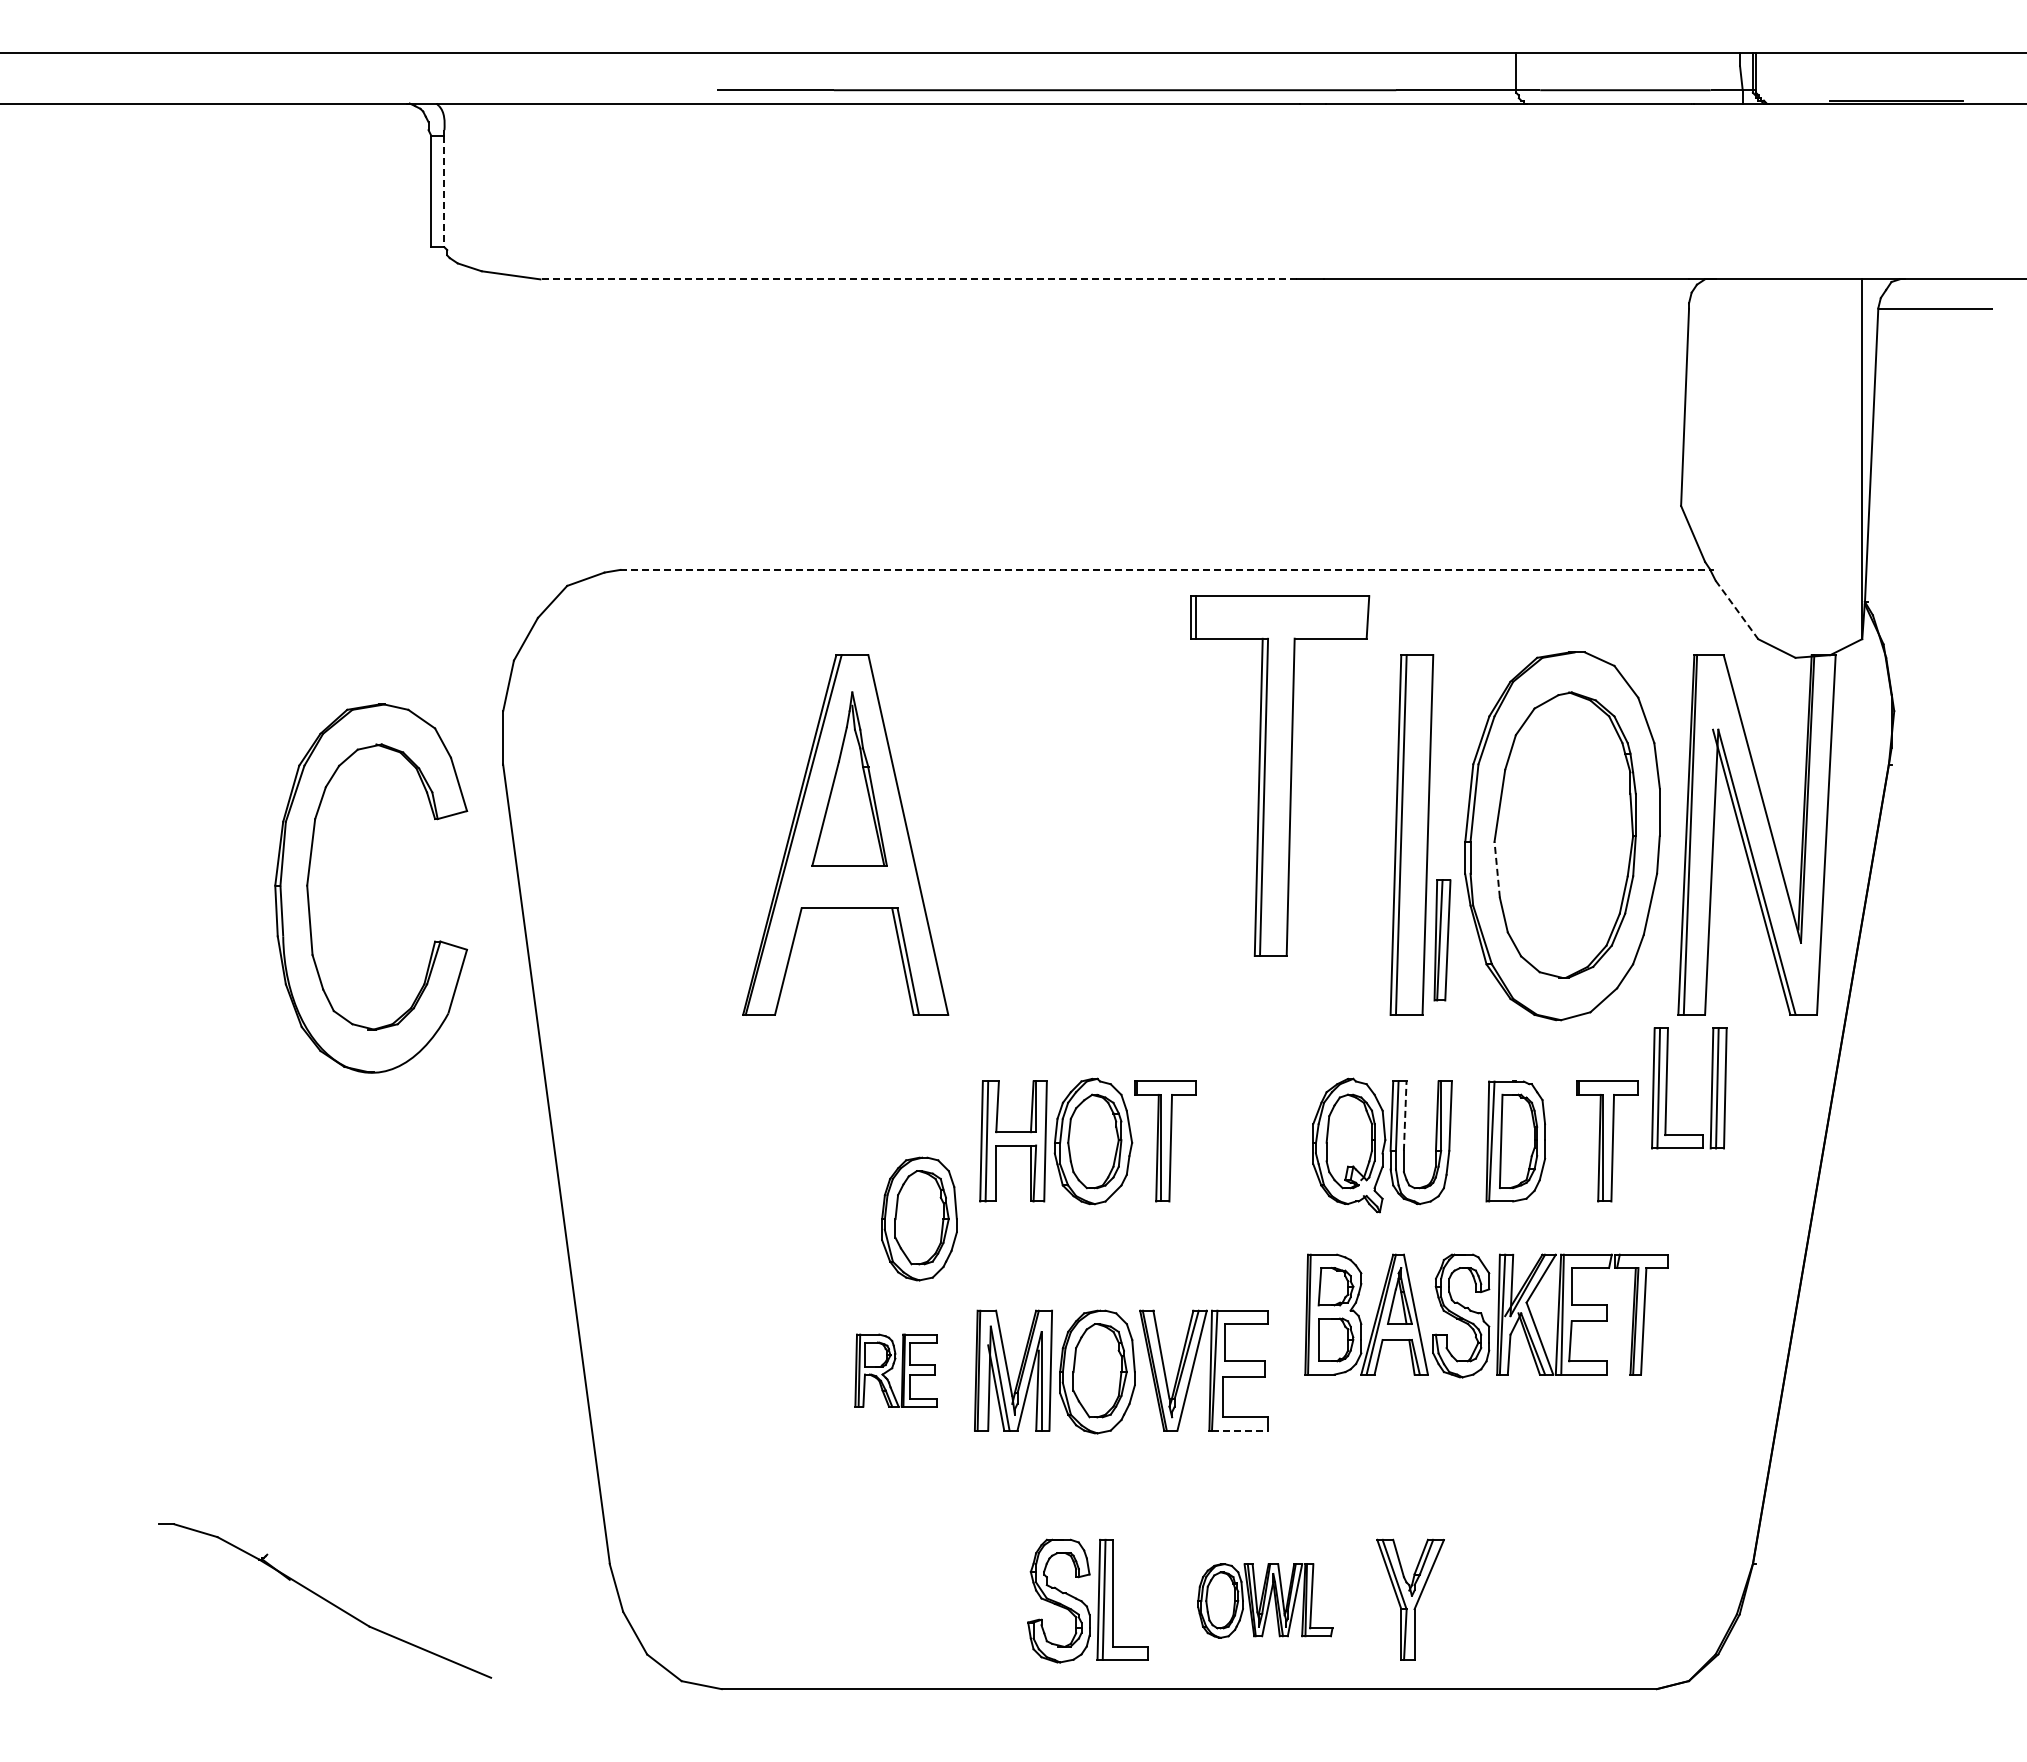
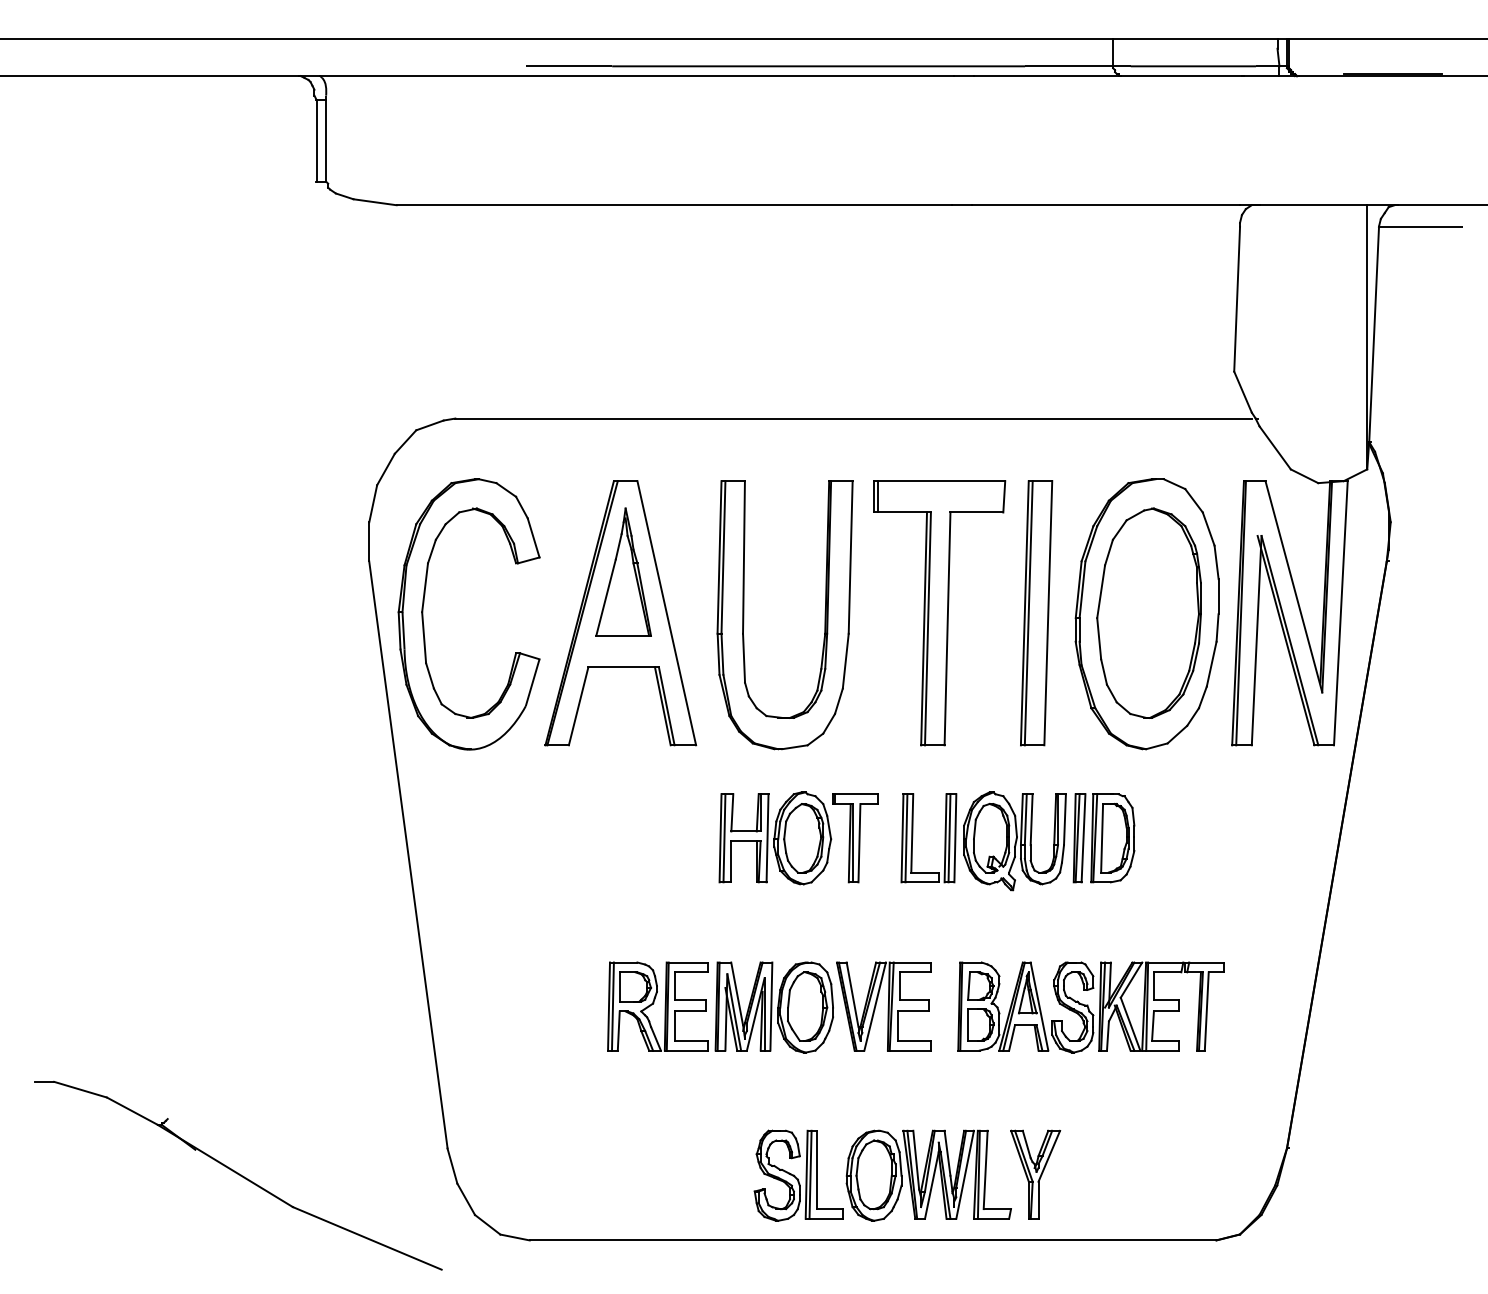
line: (444, 191) -> (326, 140), dashed -> solid
line: (918, 279) -> (674, 205), dashed -> solid
line: (1163, 569) -> (854, 418), dashed -> solid
line: (1737, 610) -> (1275, 448), dashed -> solid
part: (1280, 775) -> (940, 612), moved
part: (1123, 837) -> (824, 615), added
line: (1497, 869) -> (1099, 638), dashed -> solid
part: (309, 898) -> (423, 621), moved
part: (1442, 940) -> (1079, 838), moved
part: (1667, 1088) -> (912, 838), moved
line: (1405, 1116) -> (1031, 819), dashed -> solid
part: (1607, 1141) -> (1180, 838), removed
part: (919, 1218) -> (674, 894), removed
part: (1486, 1315) -> (1091, 1007), moved
part: (895, 1370) -> (657, 1006), size x1.67
line: (1239, 1430) -> (909, 1050), dashed -> solid
part: (324, 1600) -> (238, 1175), size x1.67
part: (1265, 1600) -> (929, 1175), size x1.67

